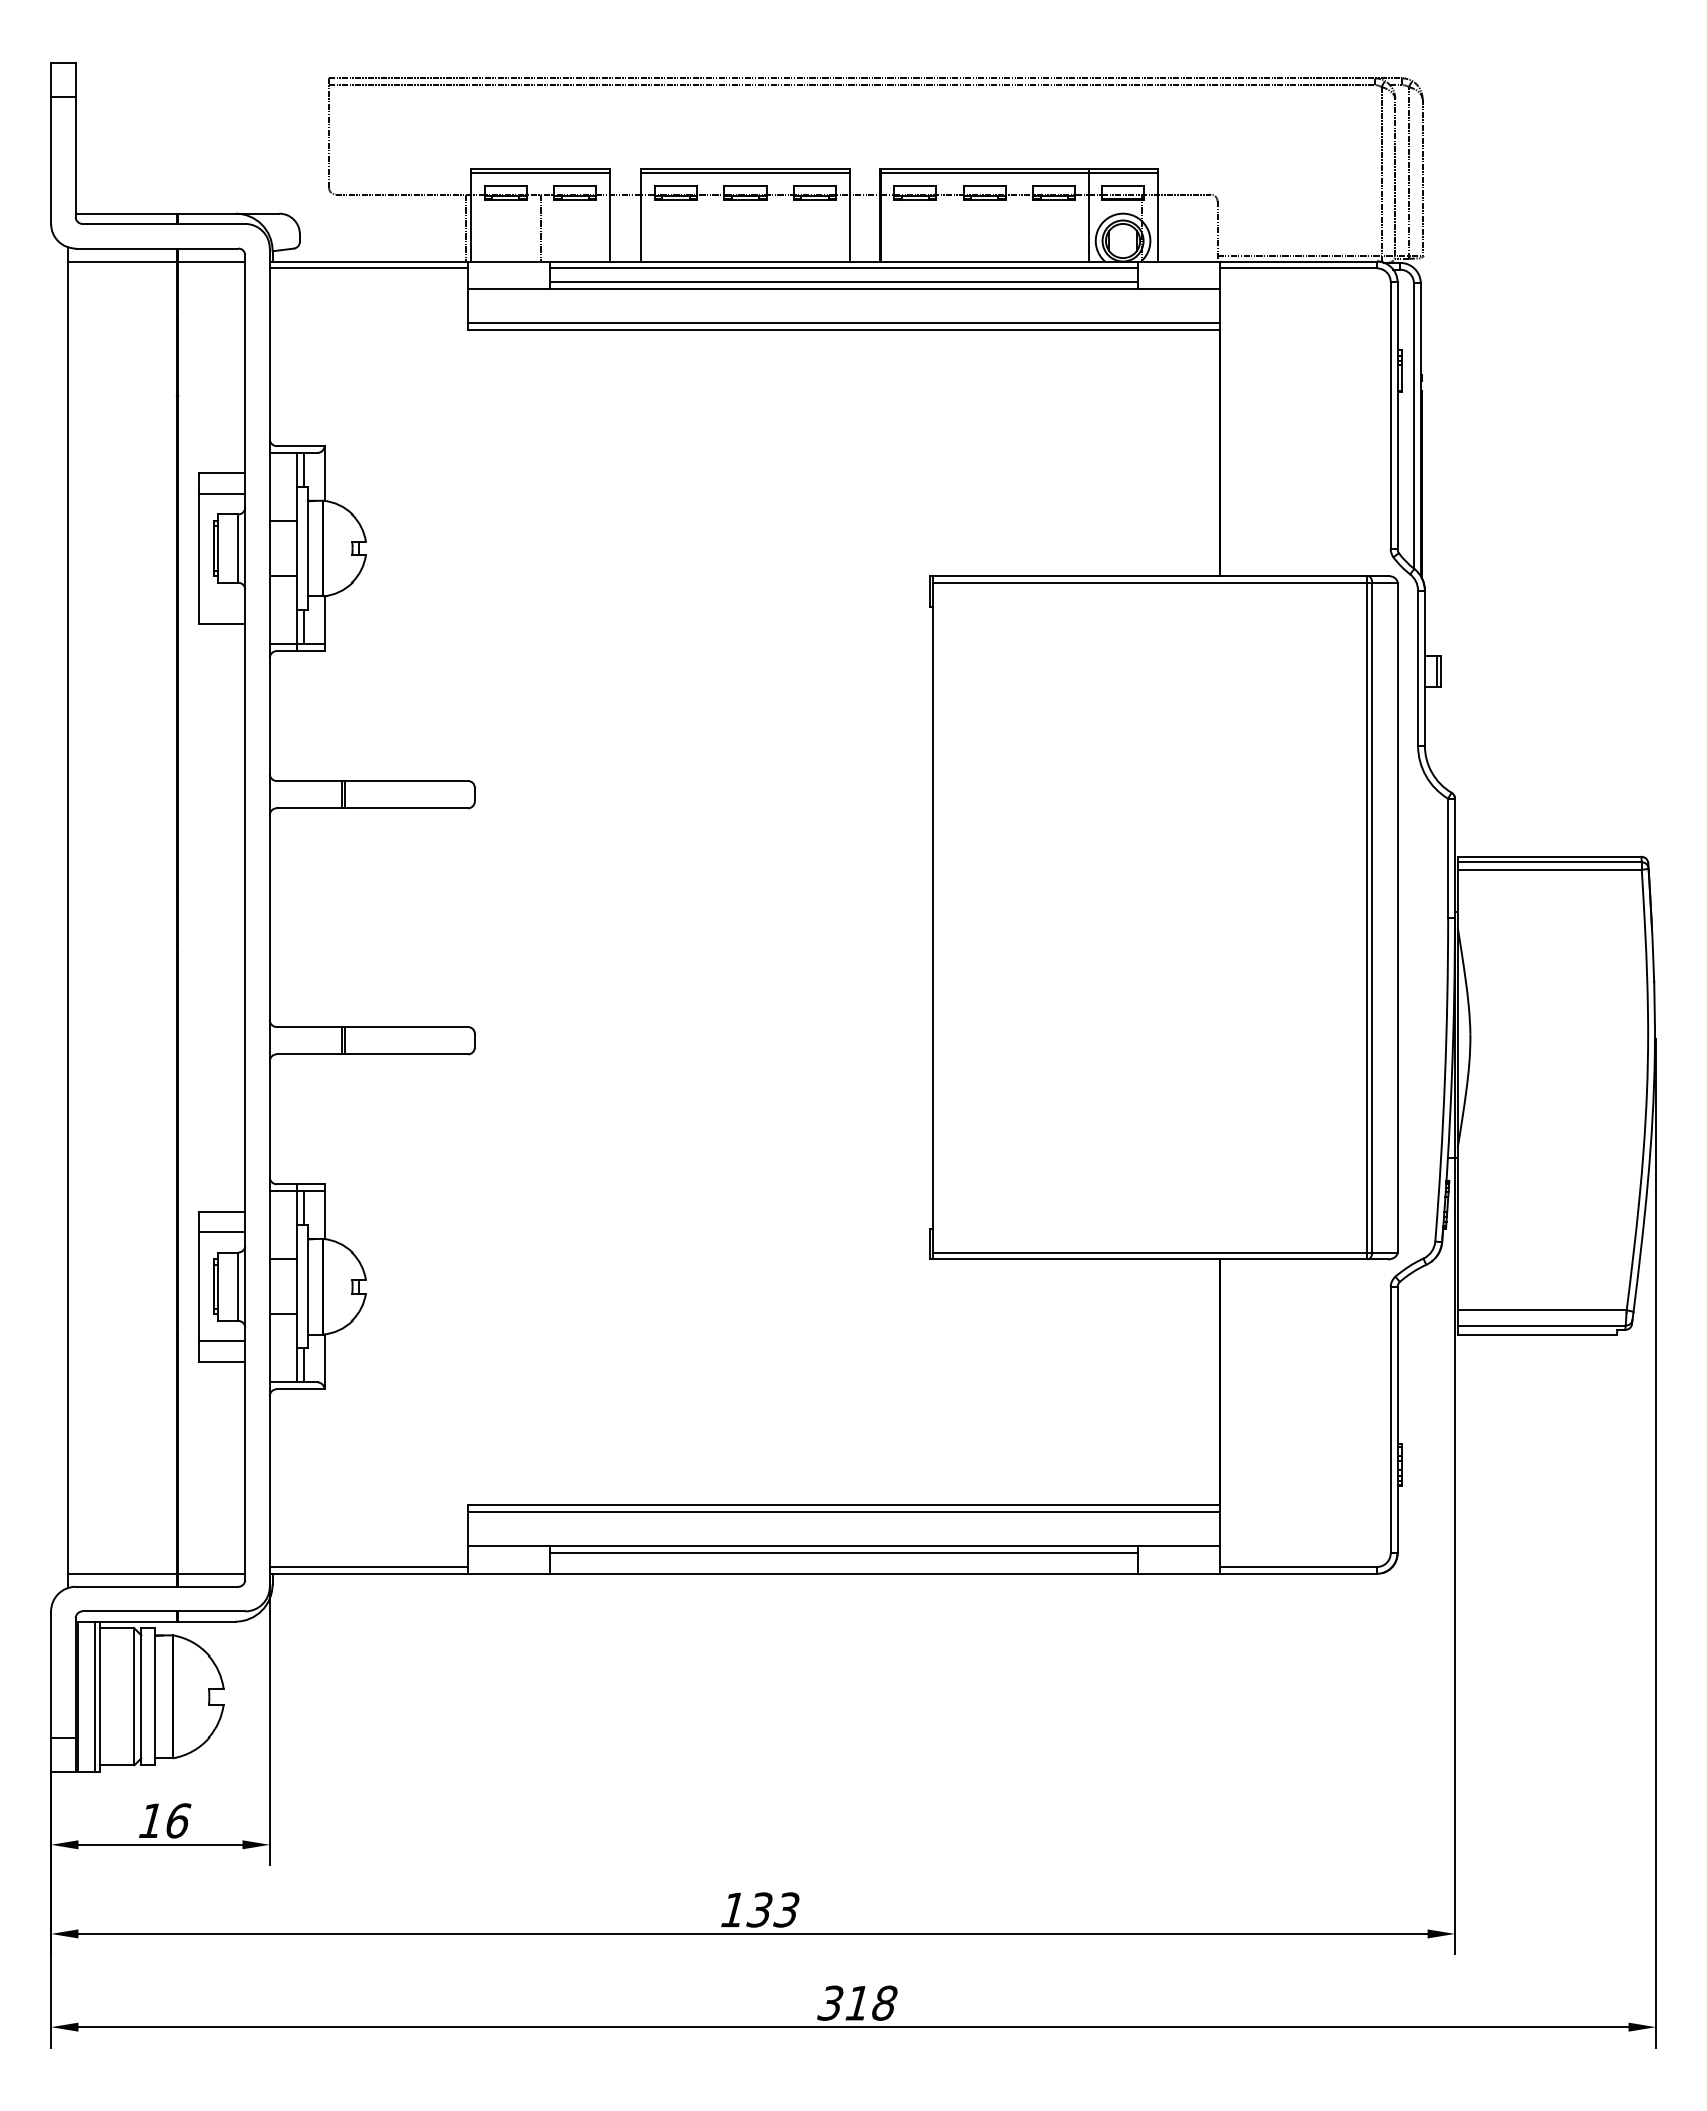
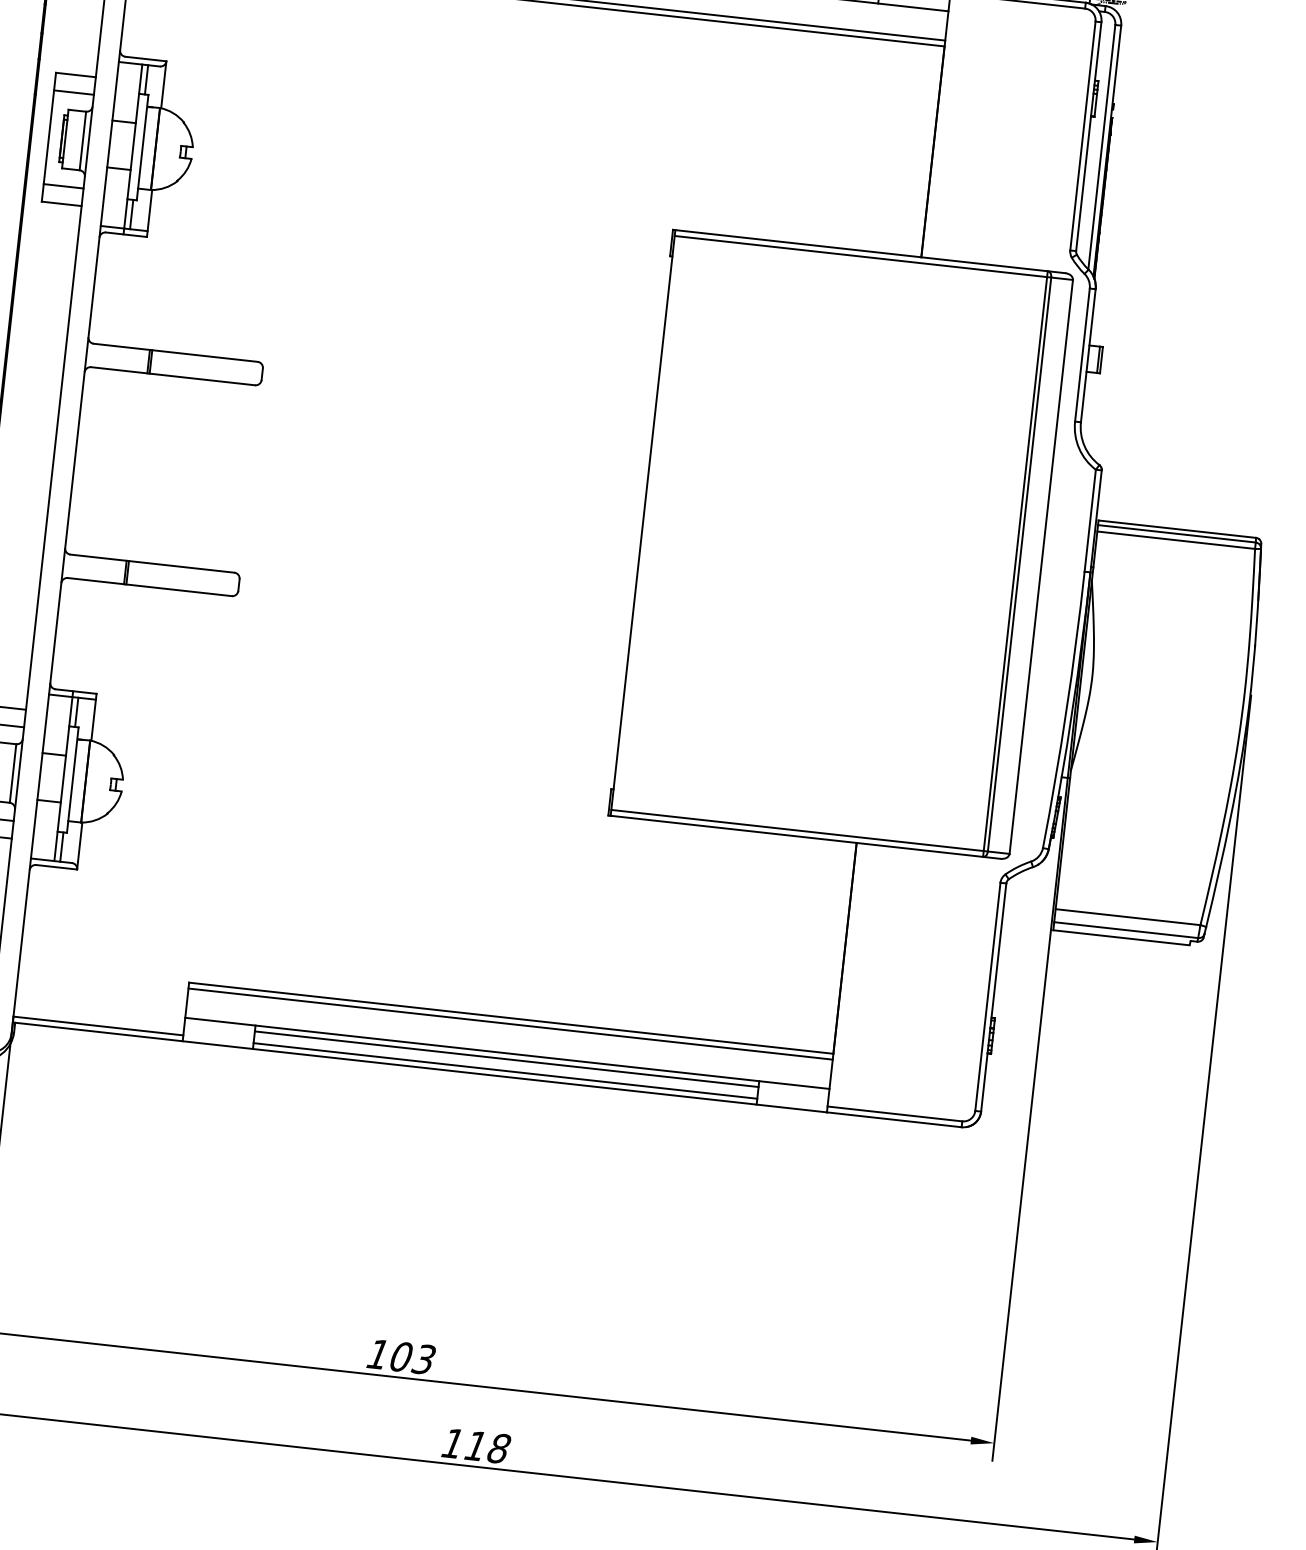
line: (221, 603) -> (63, 186), added
line: (843, 1566) -> (505, 1070), added
text: (759, 1909) -> (400, 1356), 133 -> 103
text: (830, 2002) -> (452, 1442), 318 -> 118

